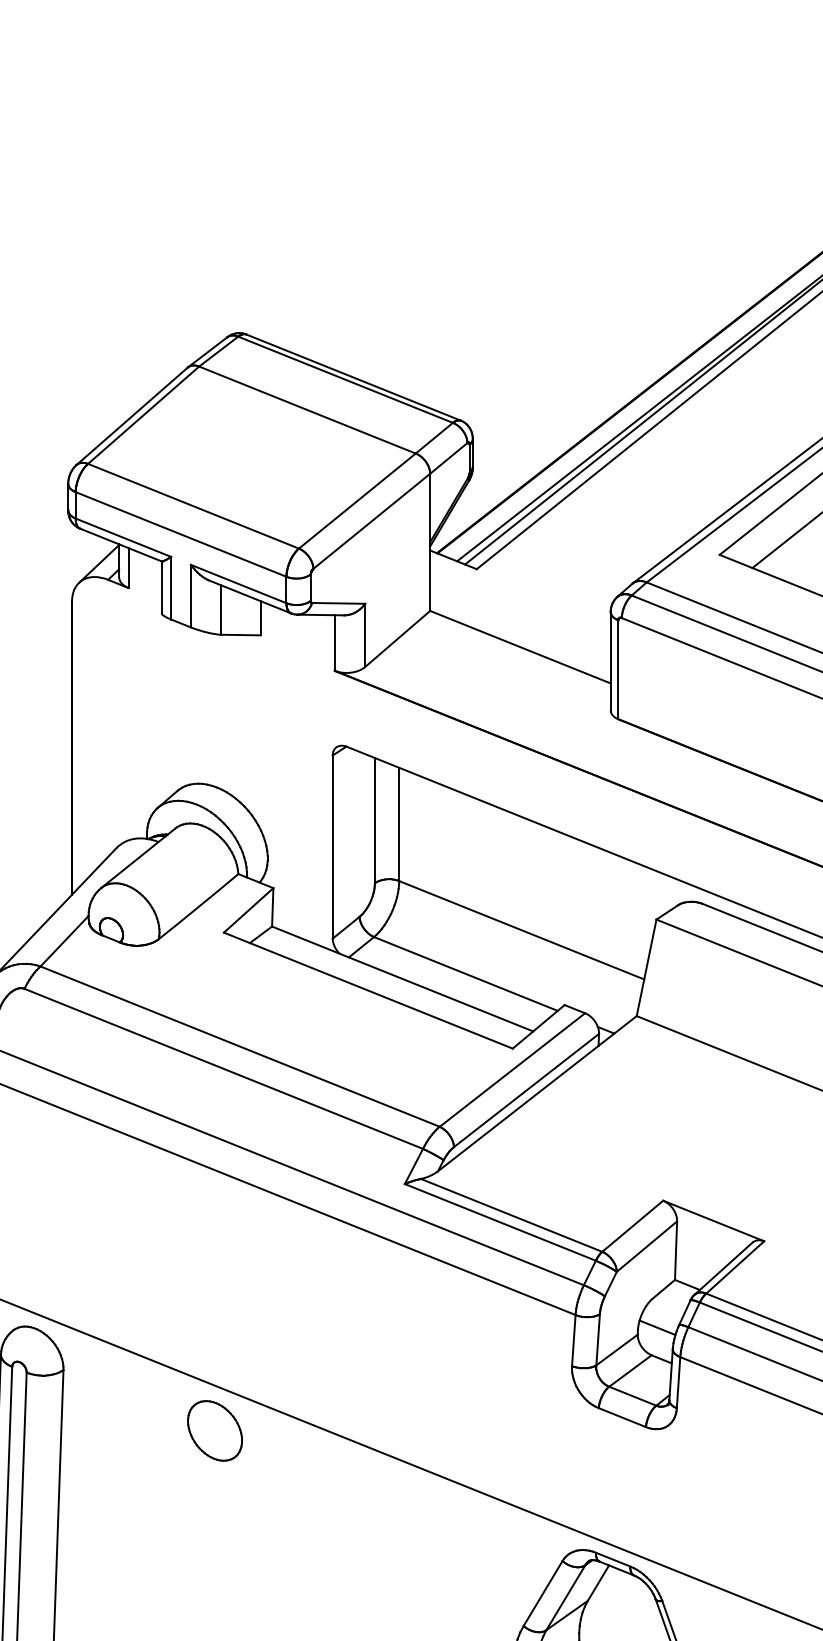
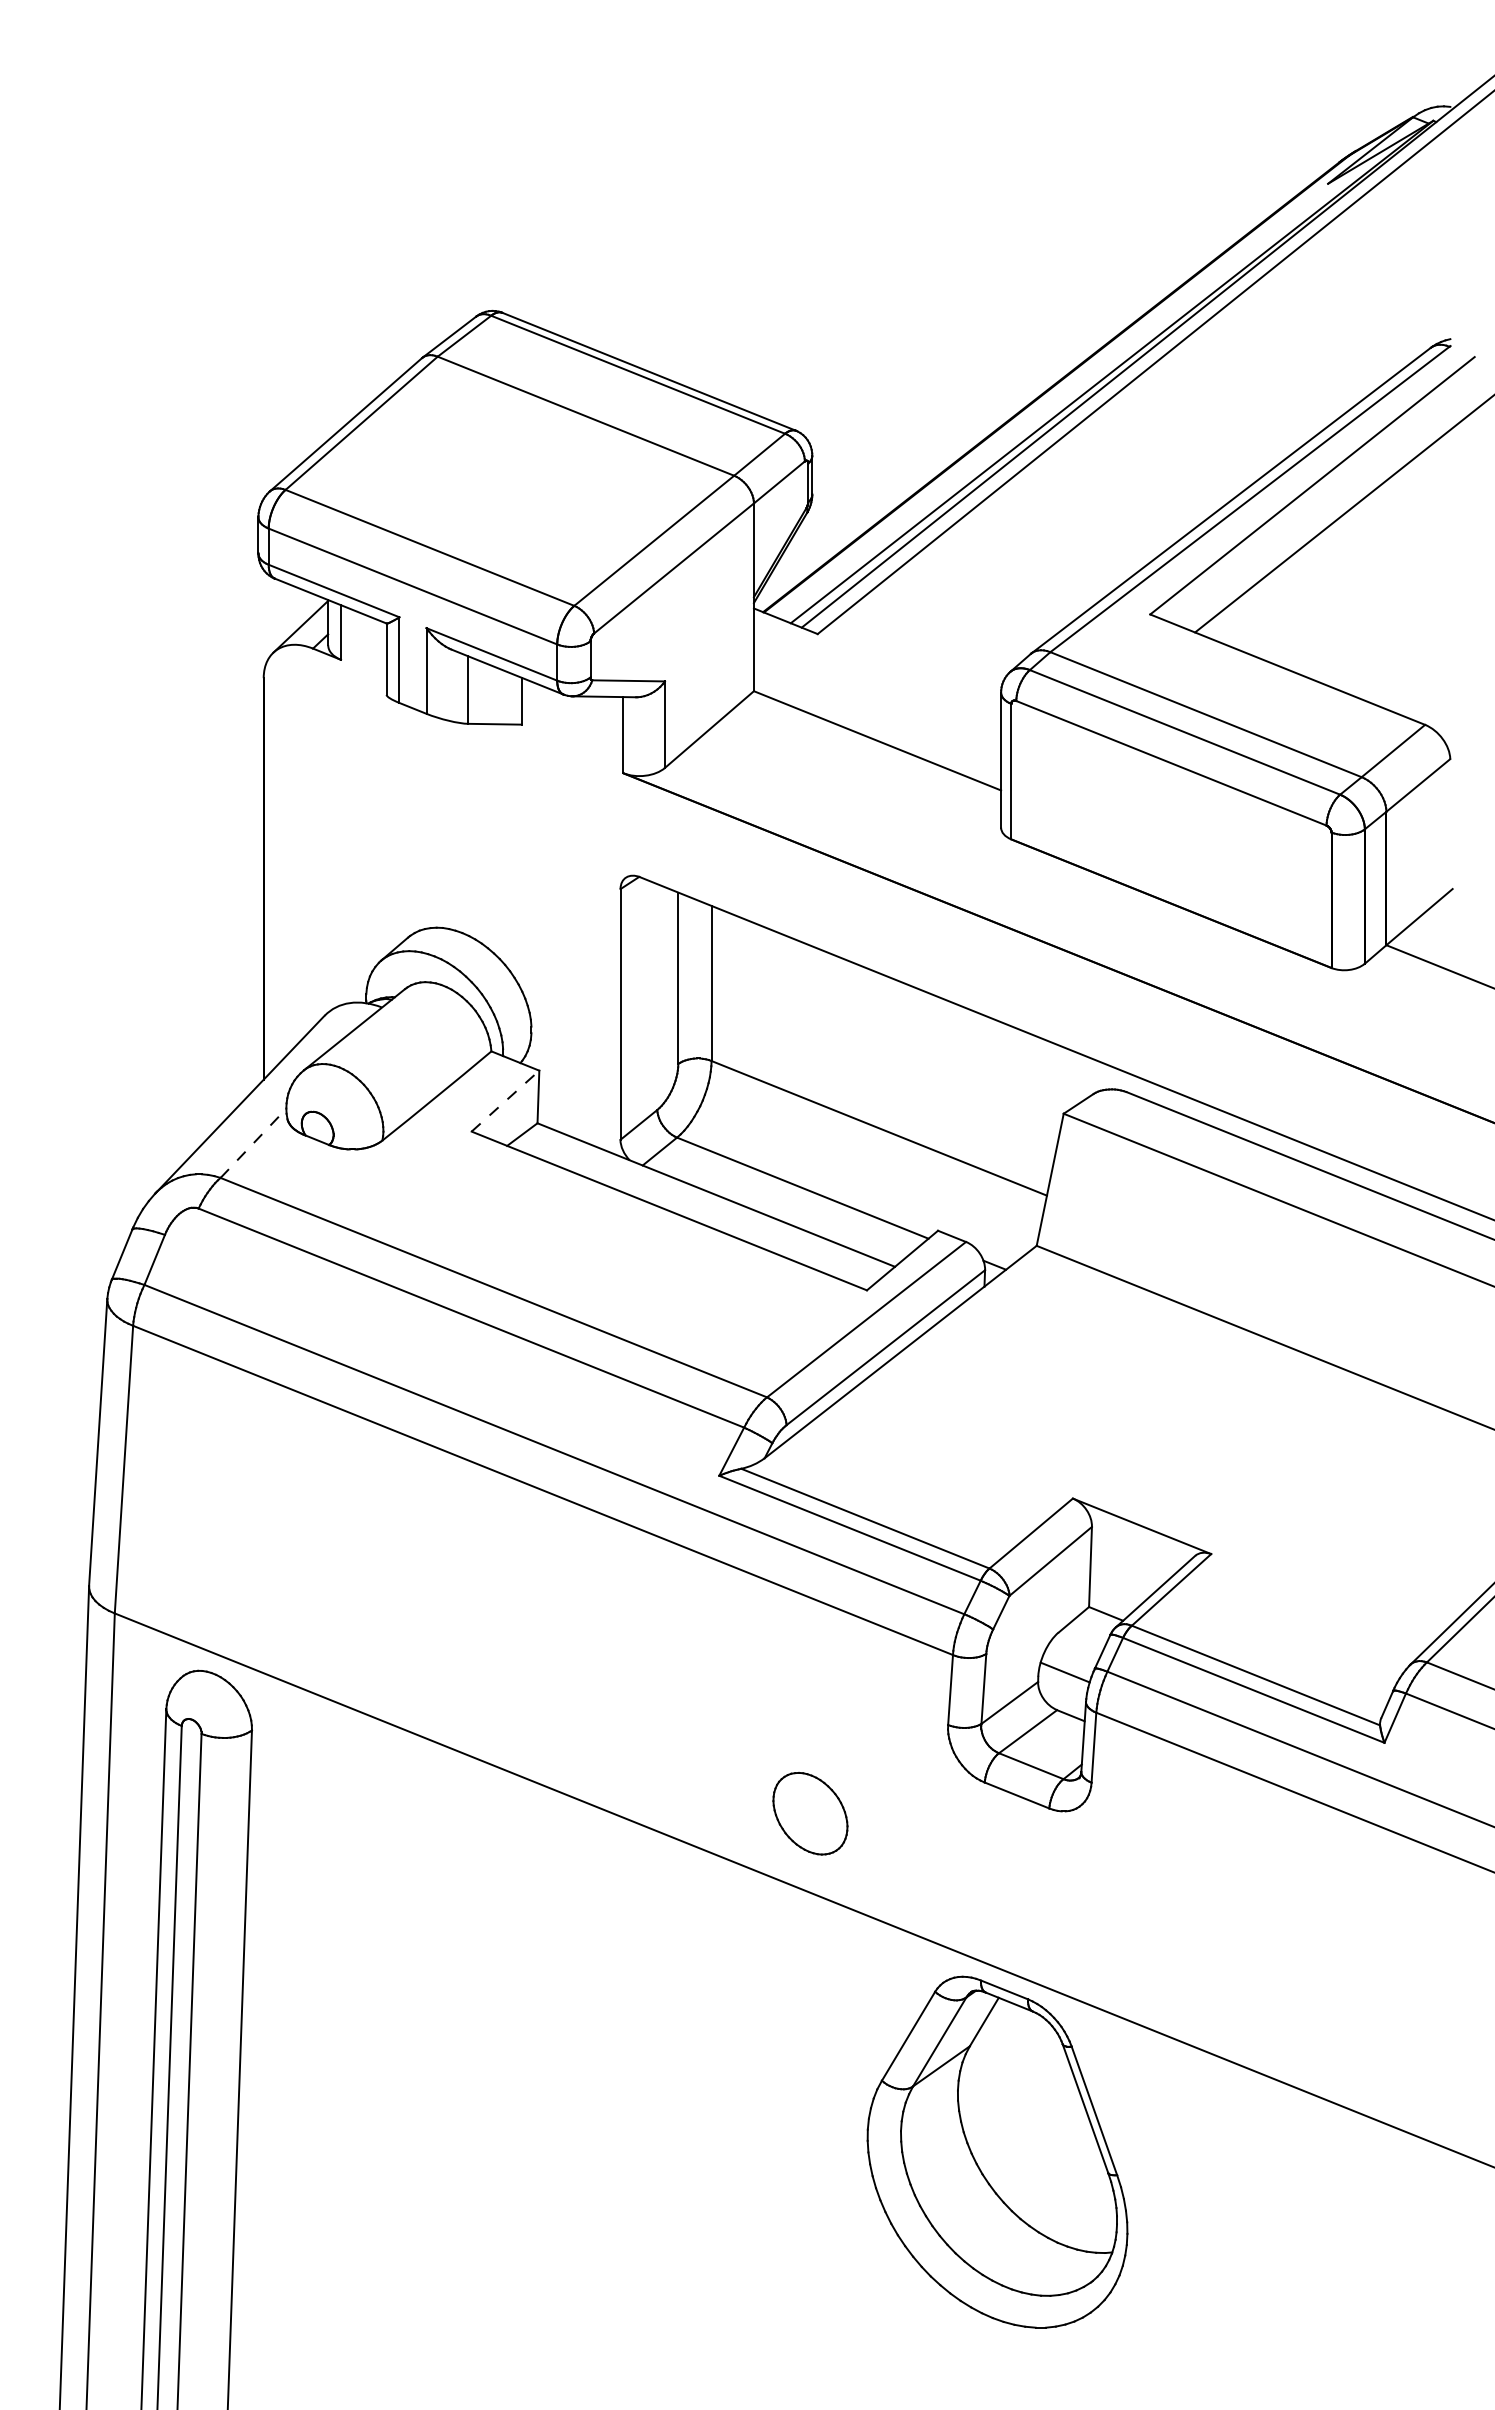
line: (248, 910) -> (505, 1101), solid -> dashed
line: (64, 941) -> (253, 1143), solid -> dashed
part: (215, 1430) -> (810, 1813), moved

